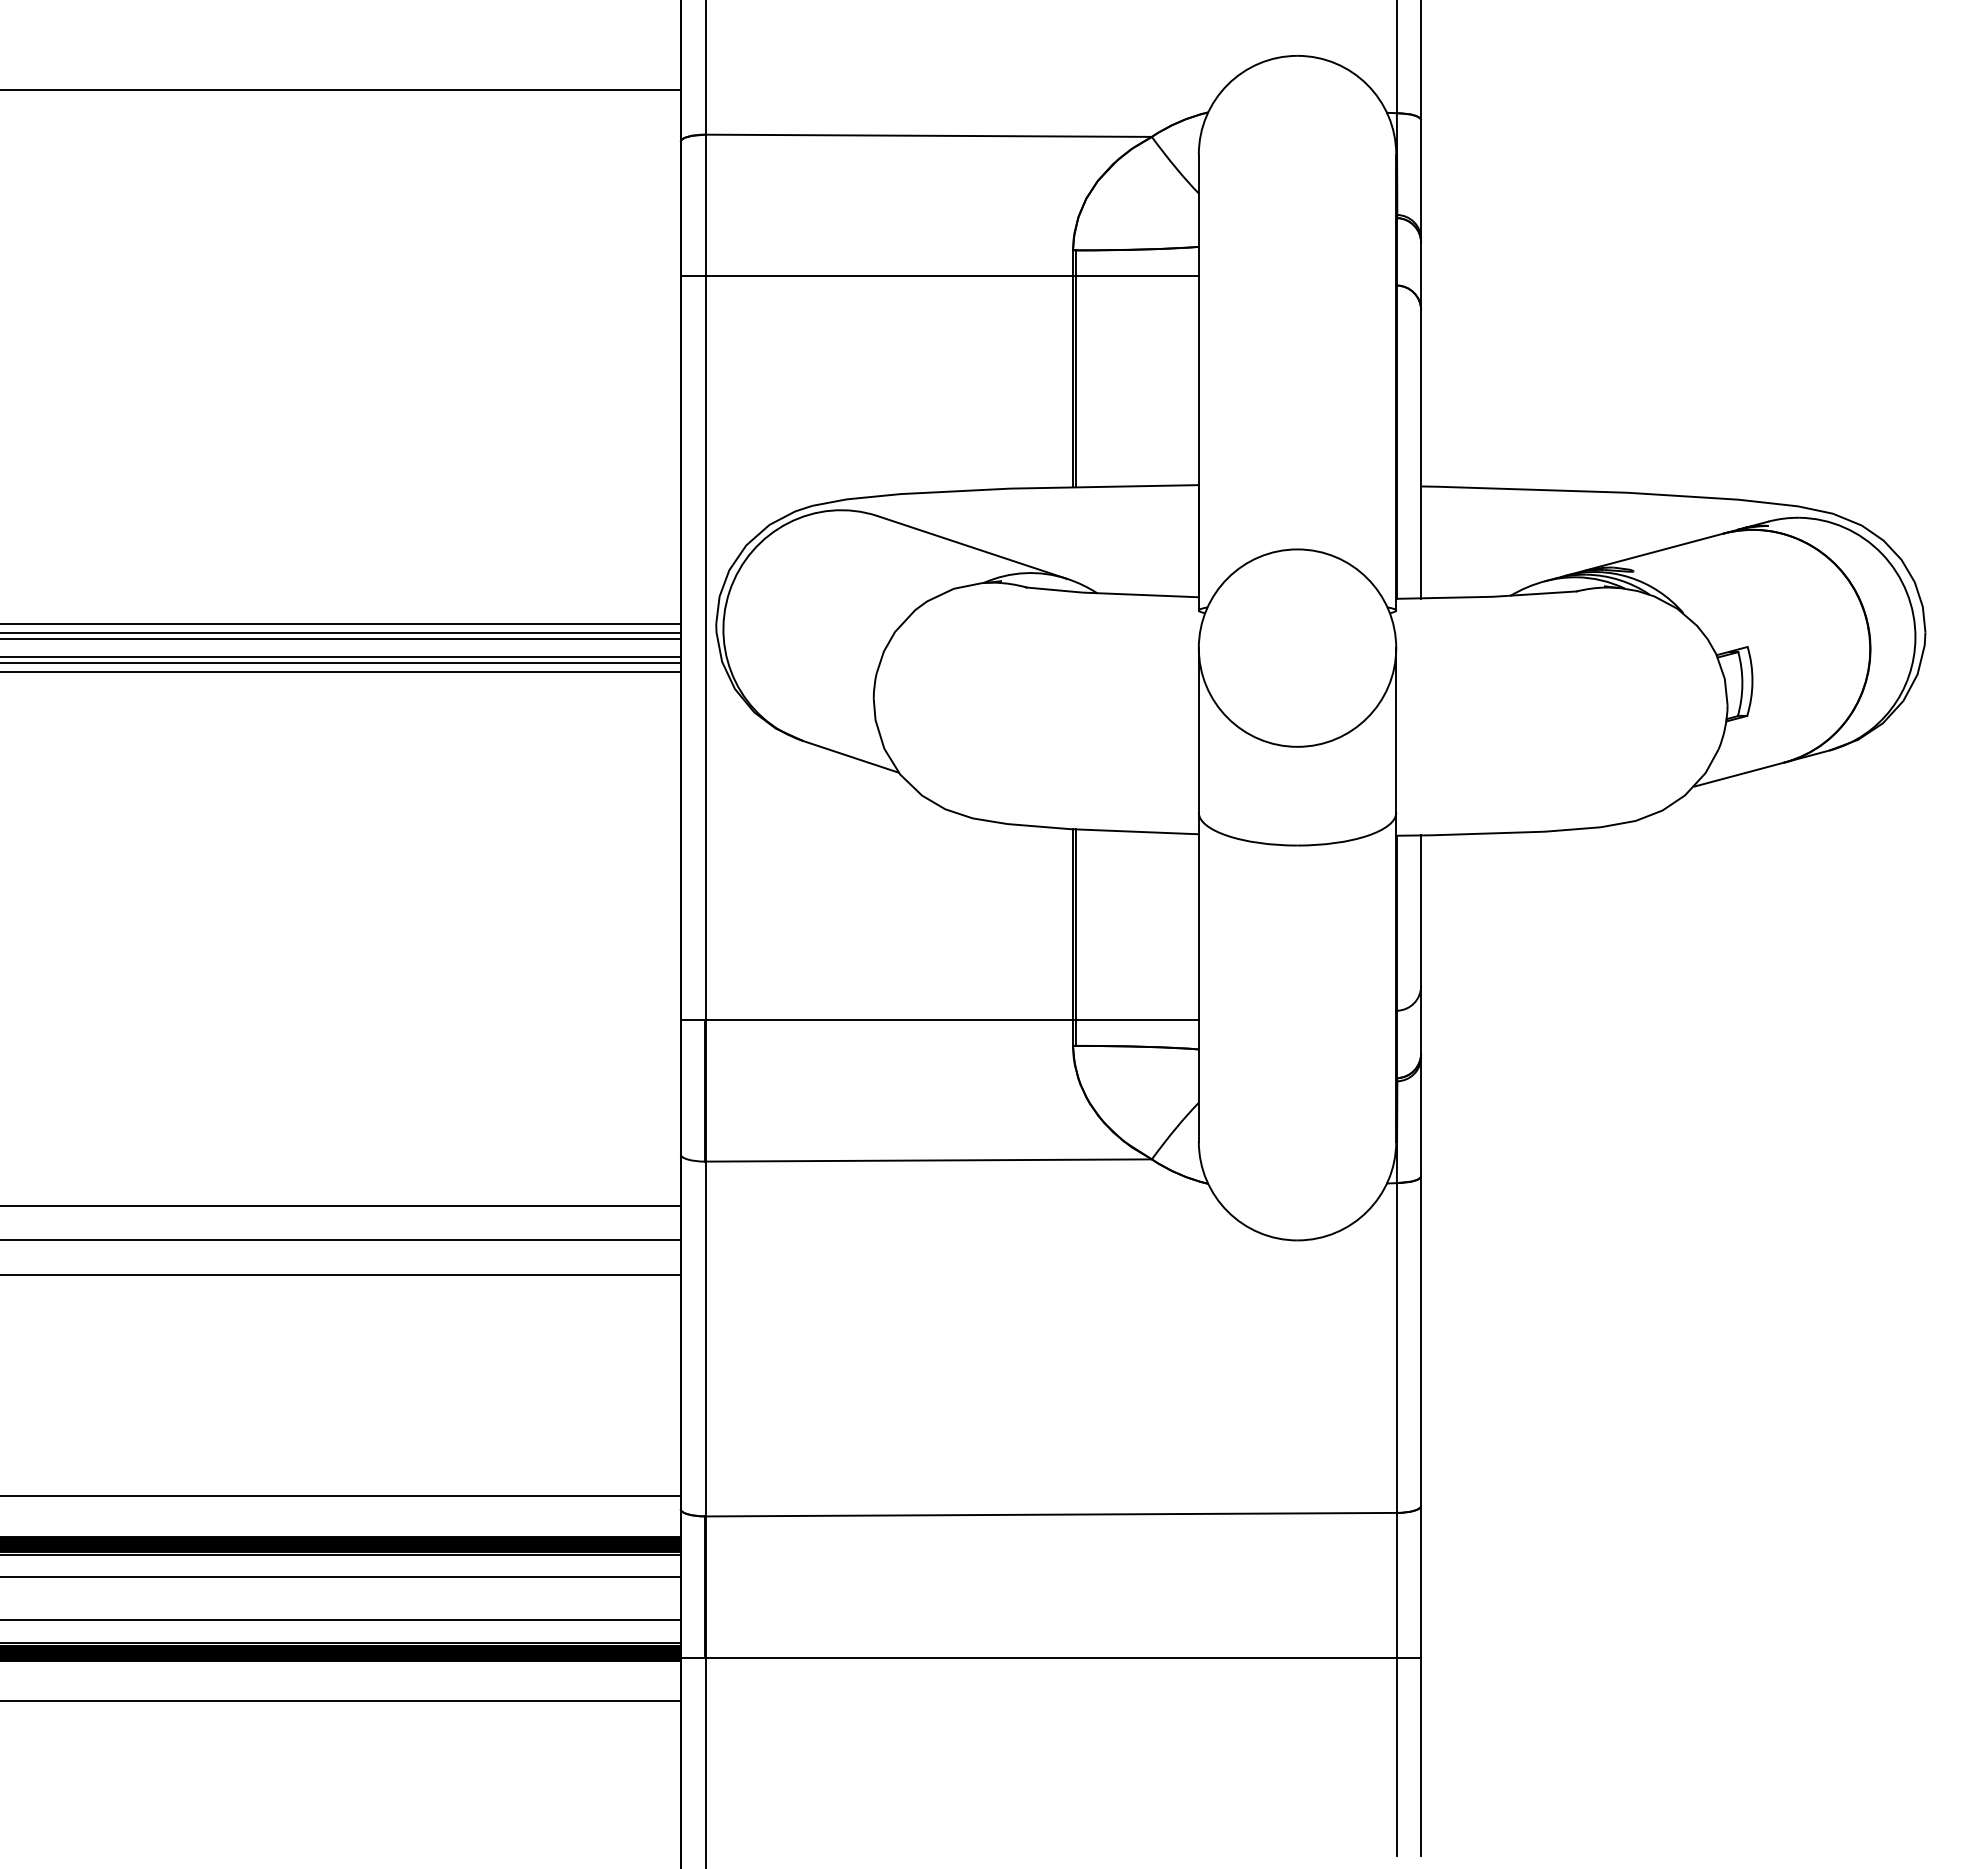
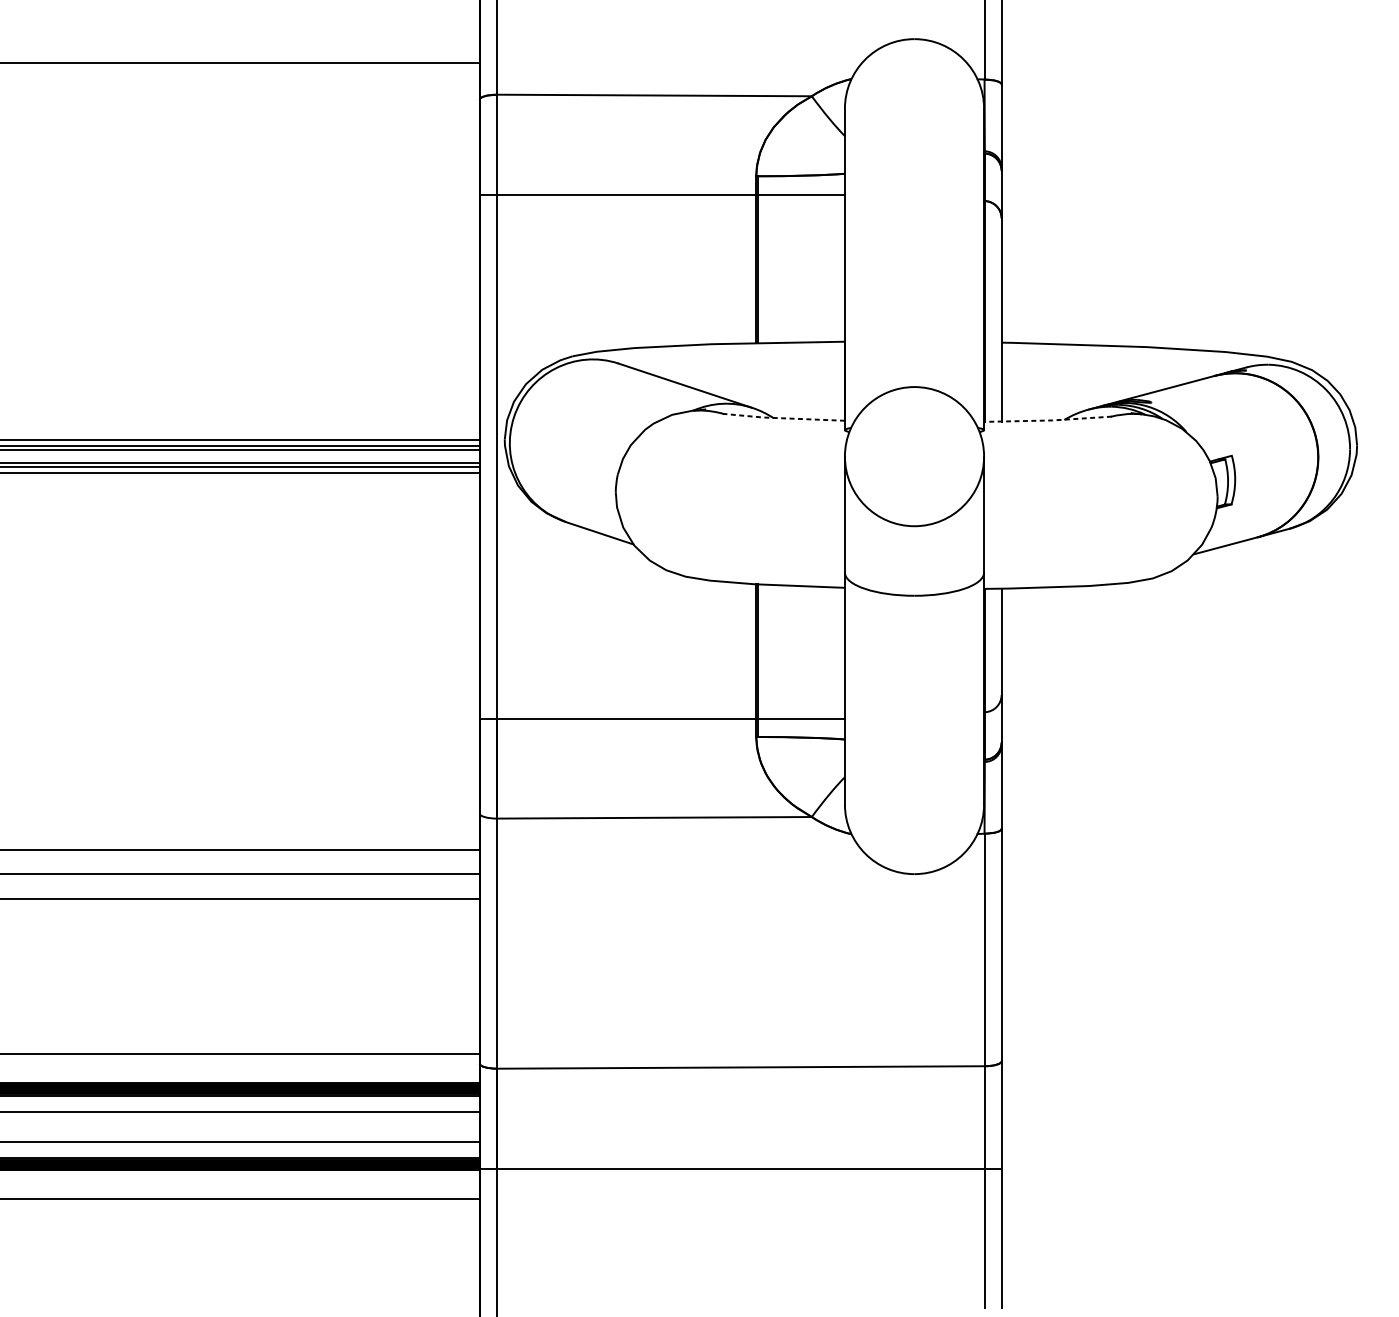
line: (1111, 593) -> (783, 418), solid -> dashed
line: (1486, 596) -> (1047, 420), solid -> dashed

